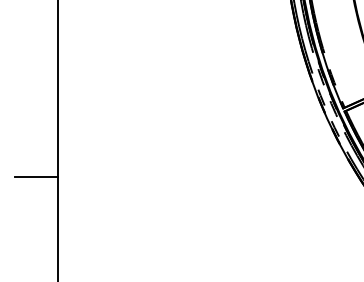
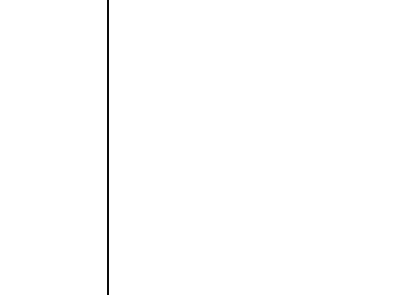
line: (36, 176) -> (79, 144), removed

